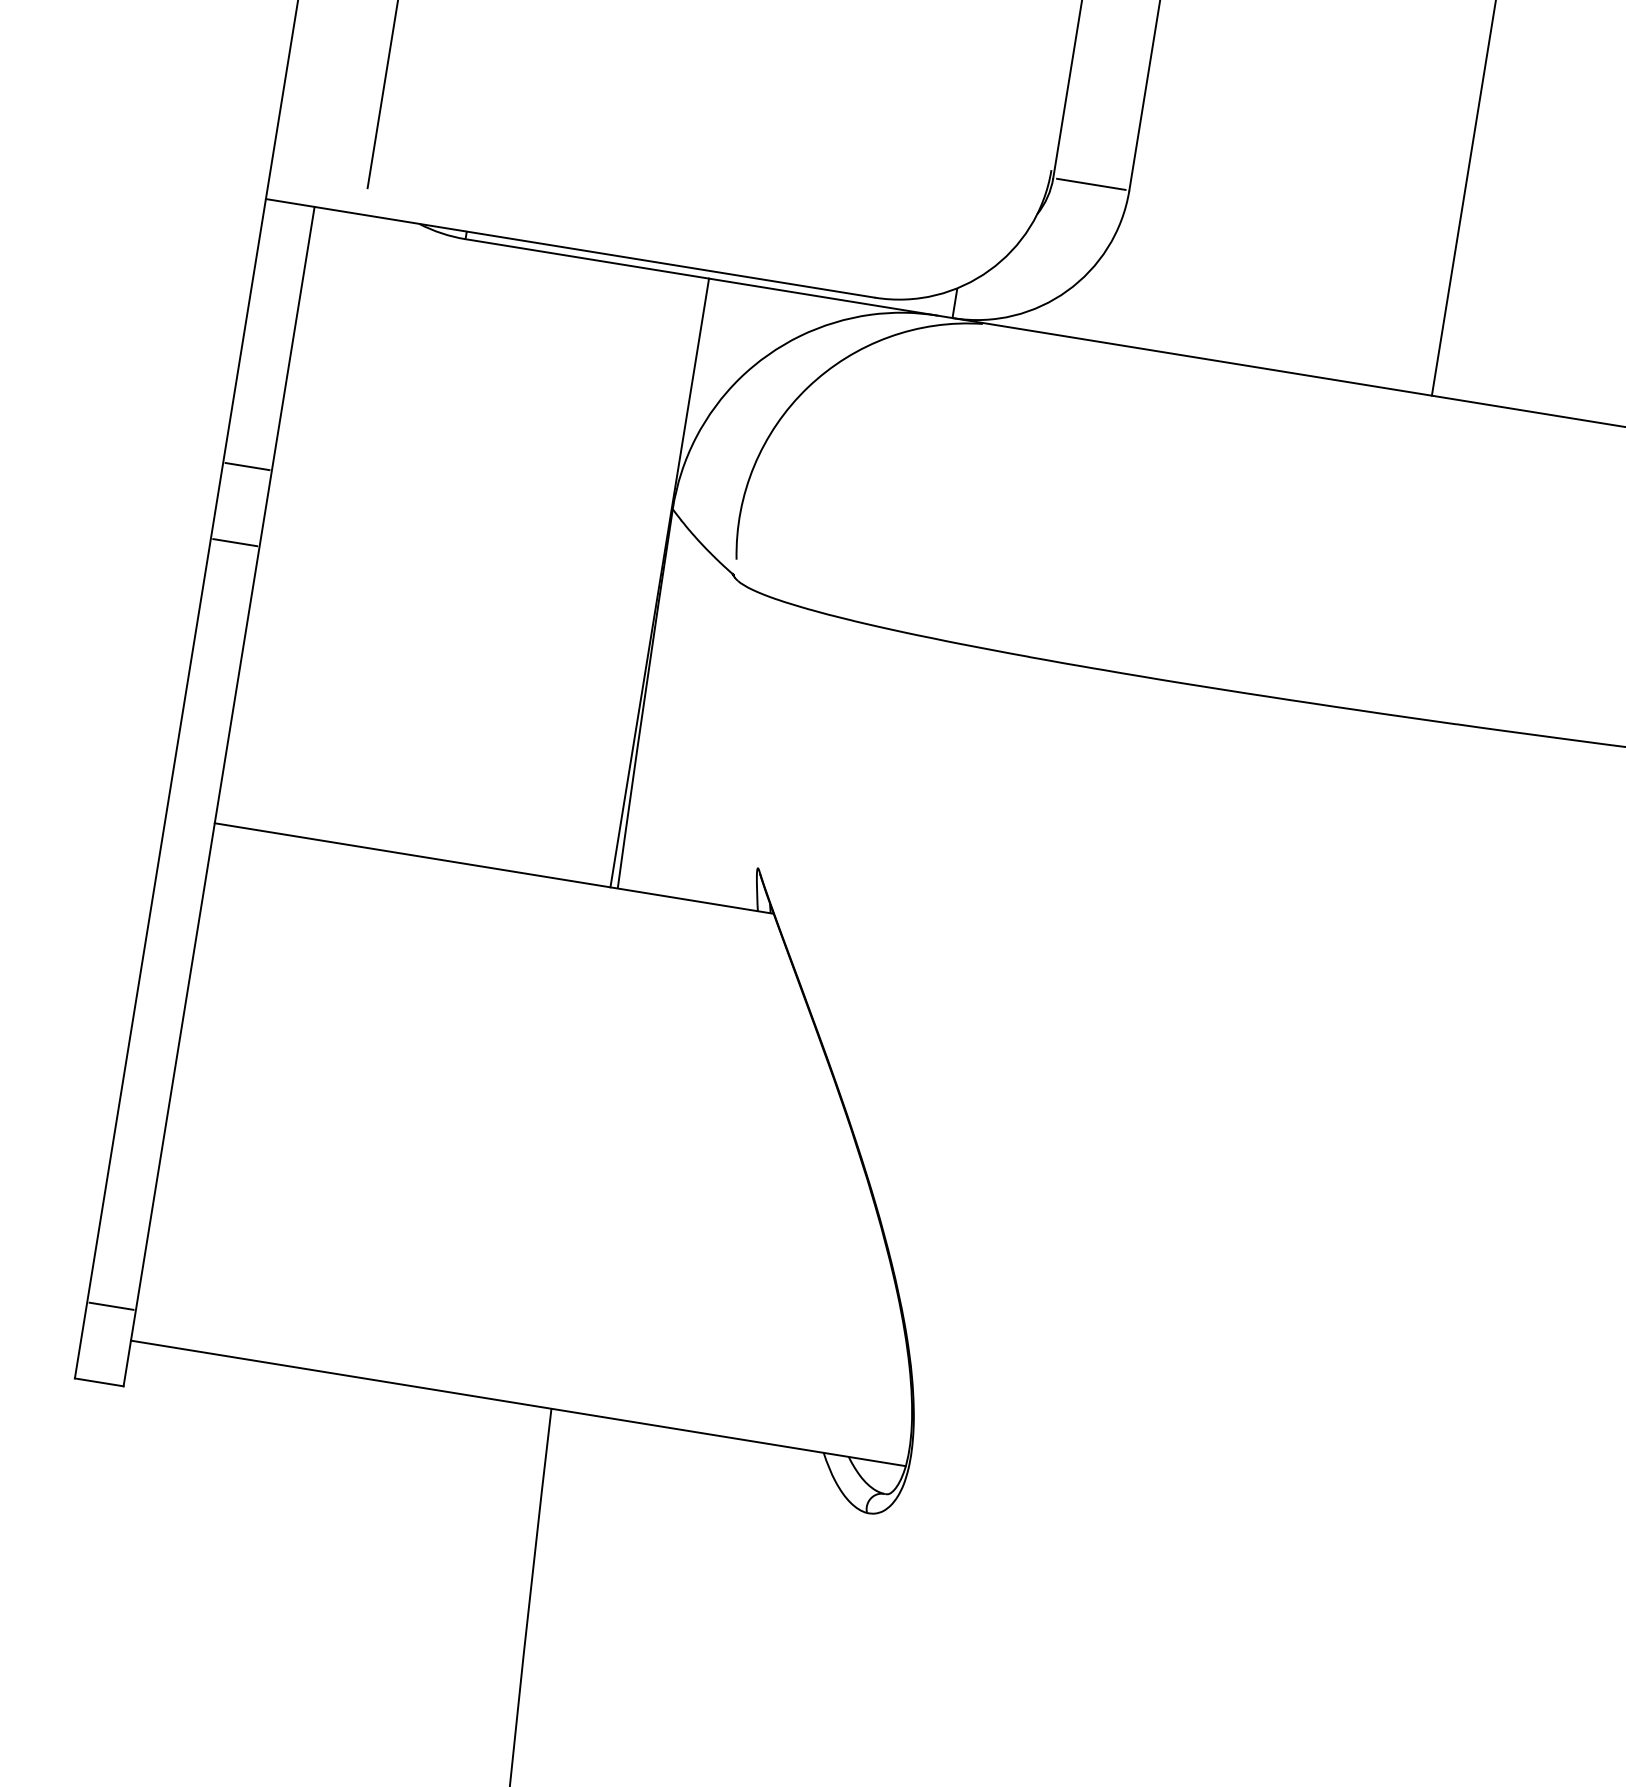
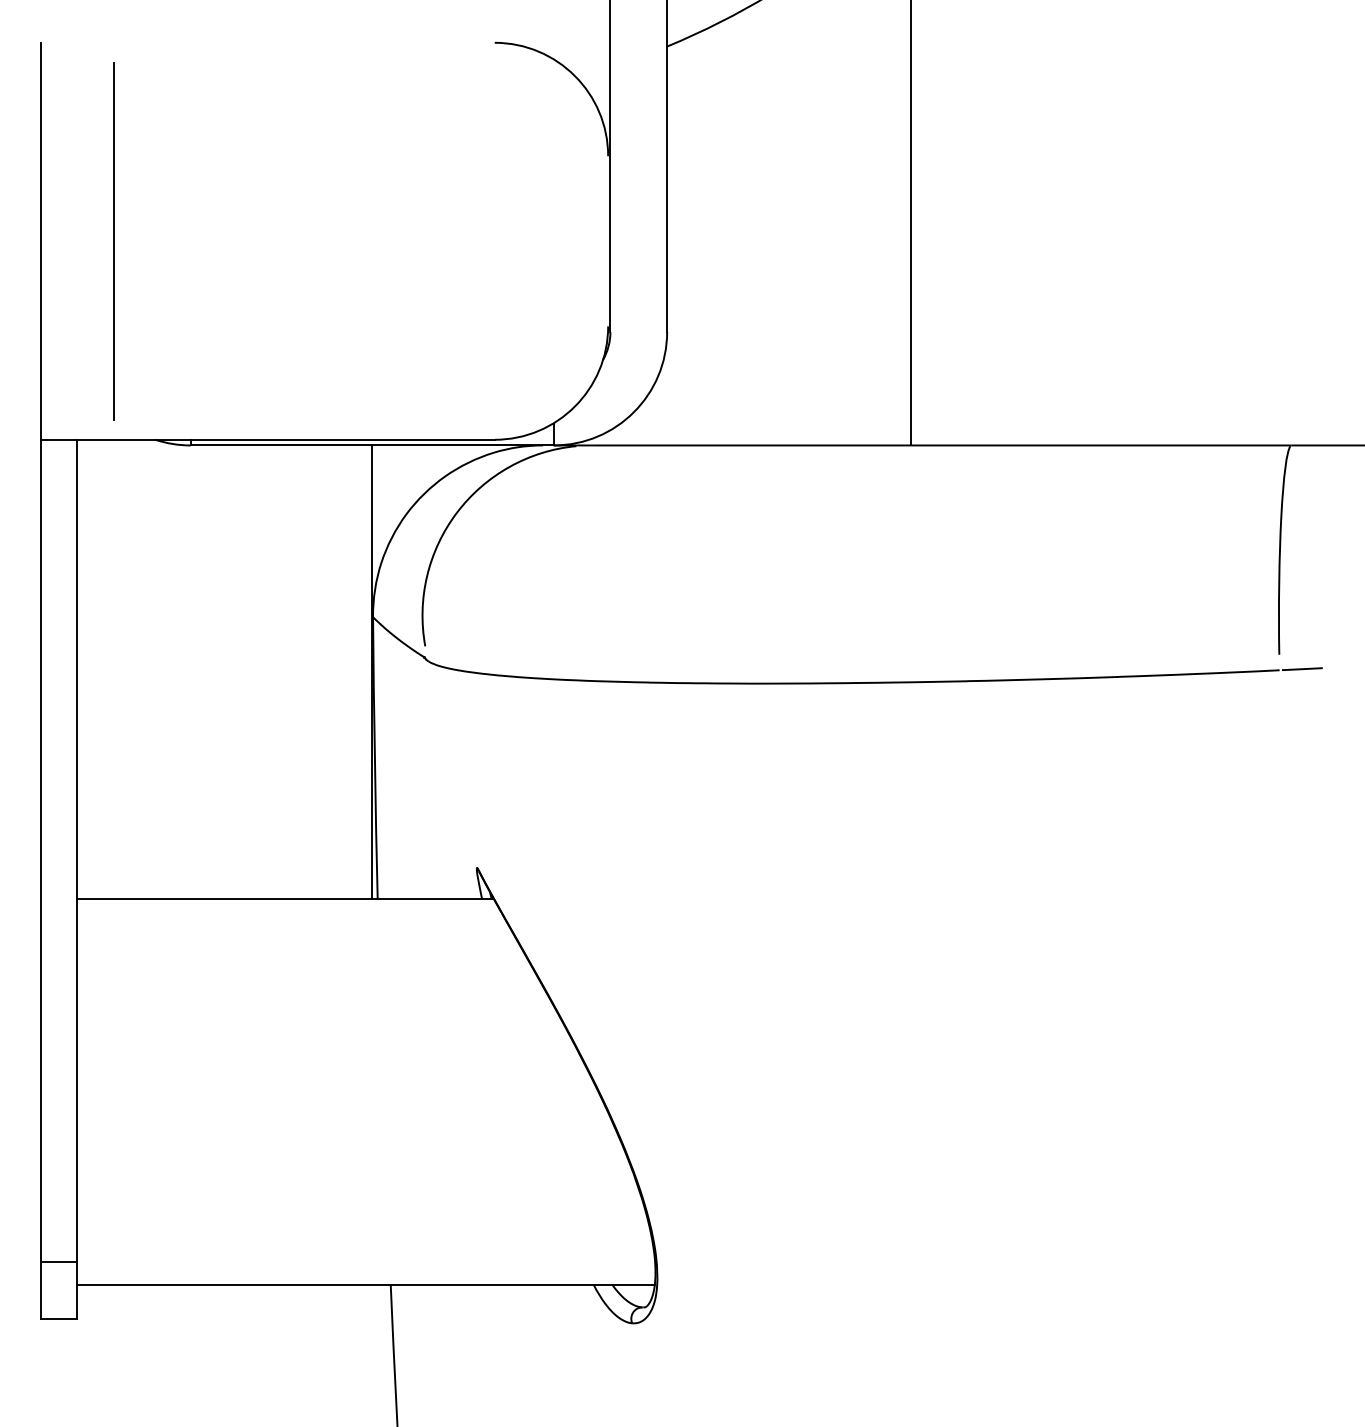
line: (1090, 184) -> (638, 332), removed
line: (246, 466) -> (58, 636), removed
line: (234, 541) -> (58, 692), removed

